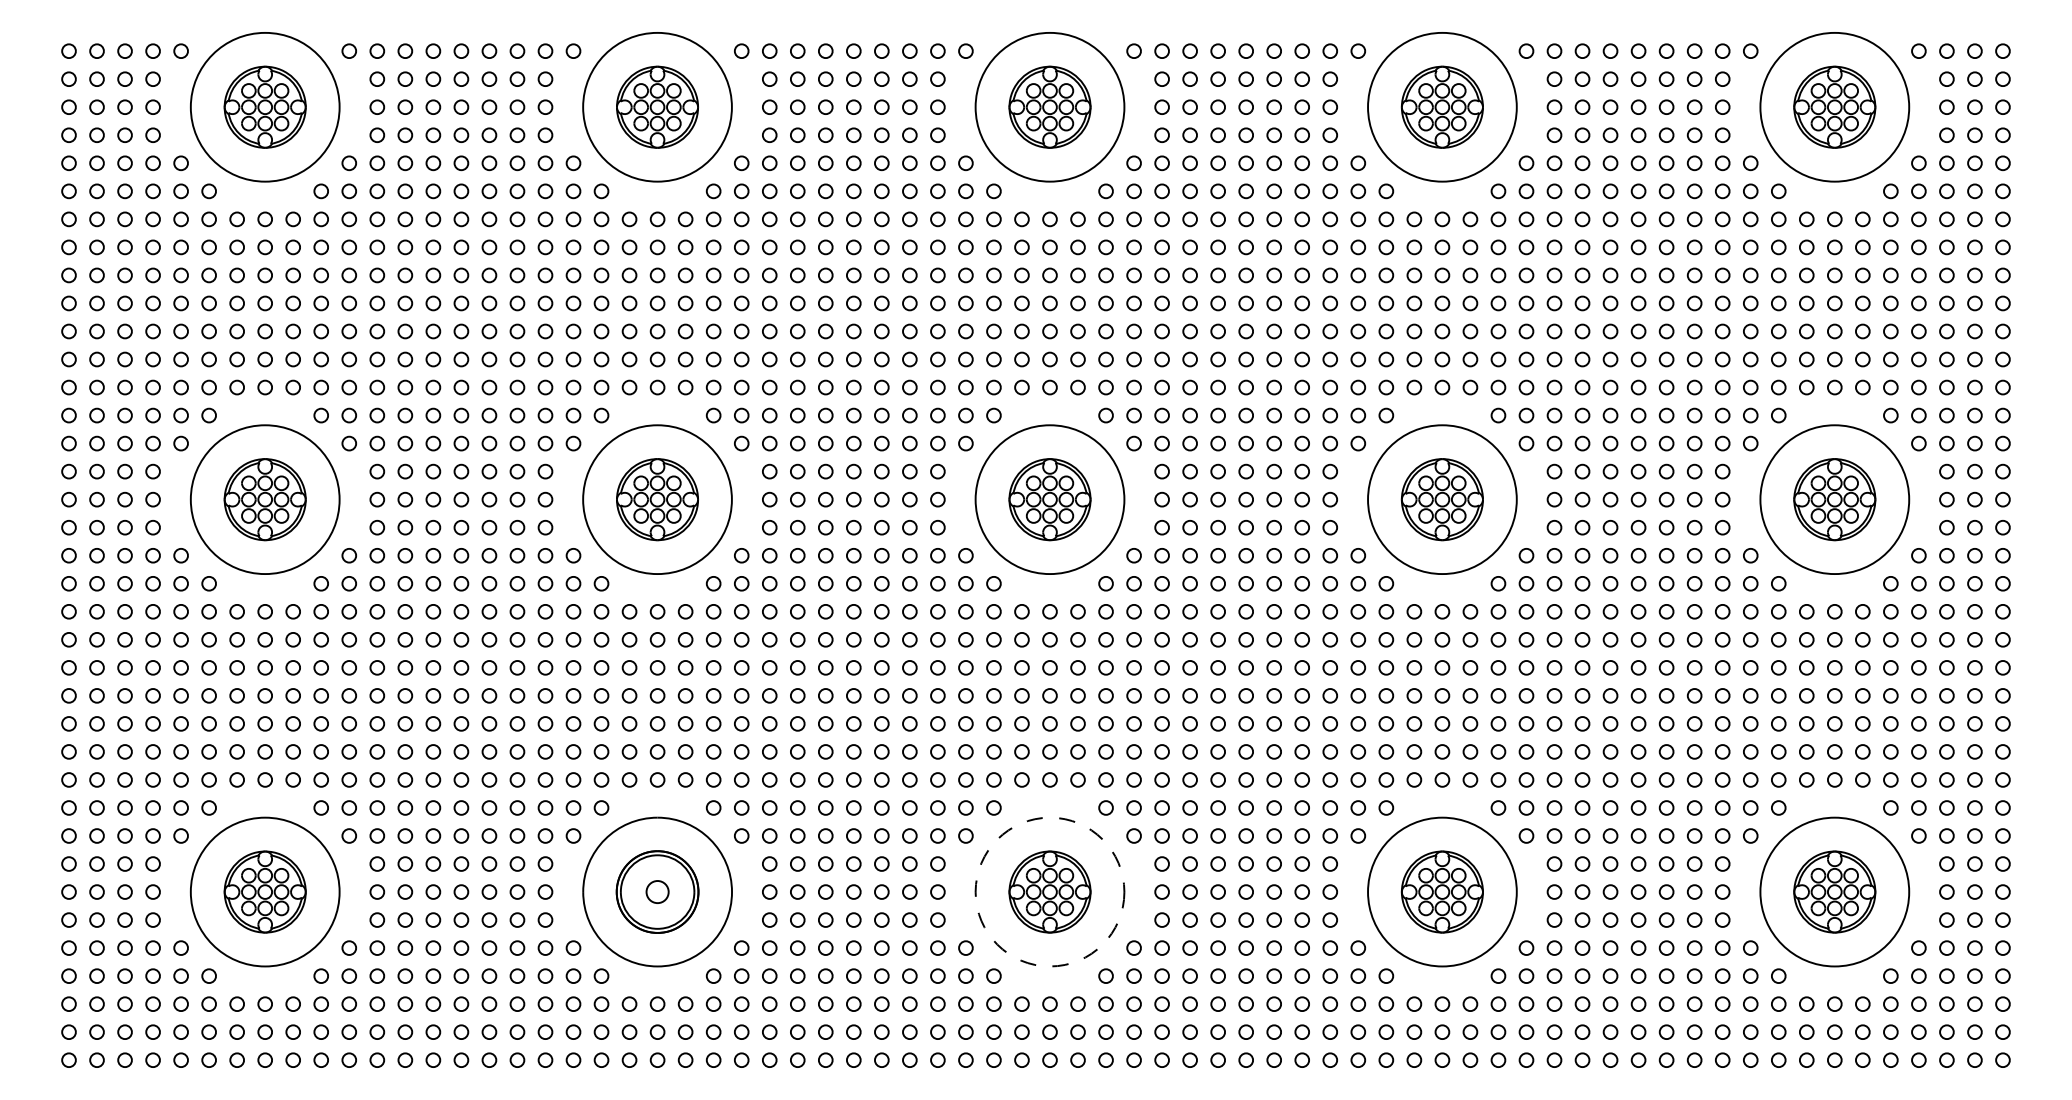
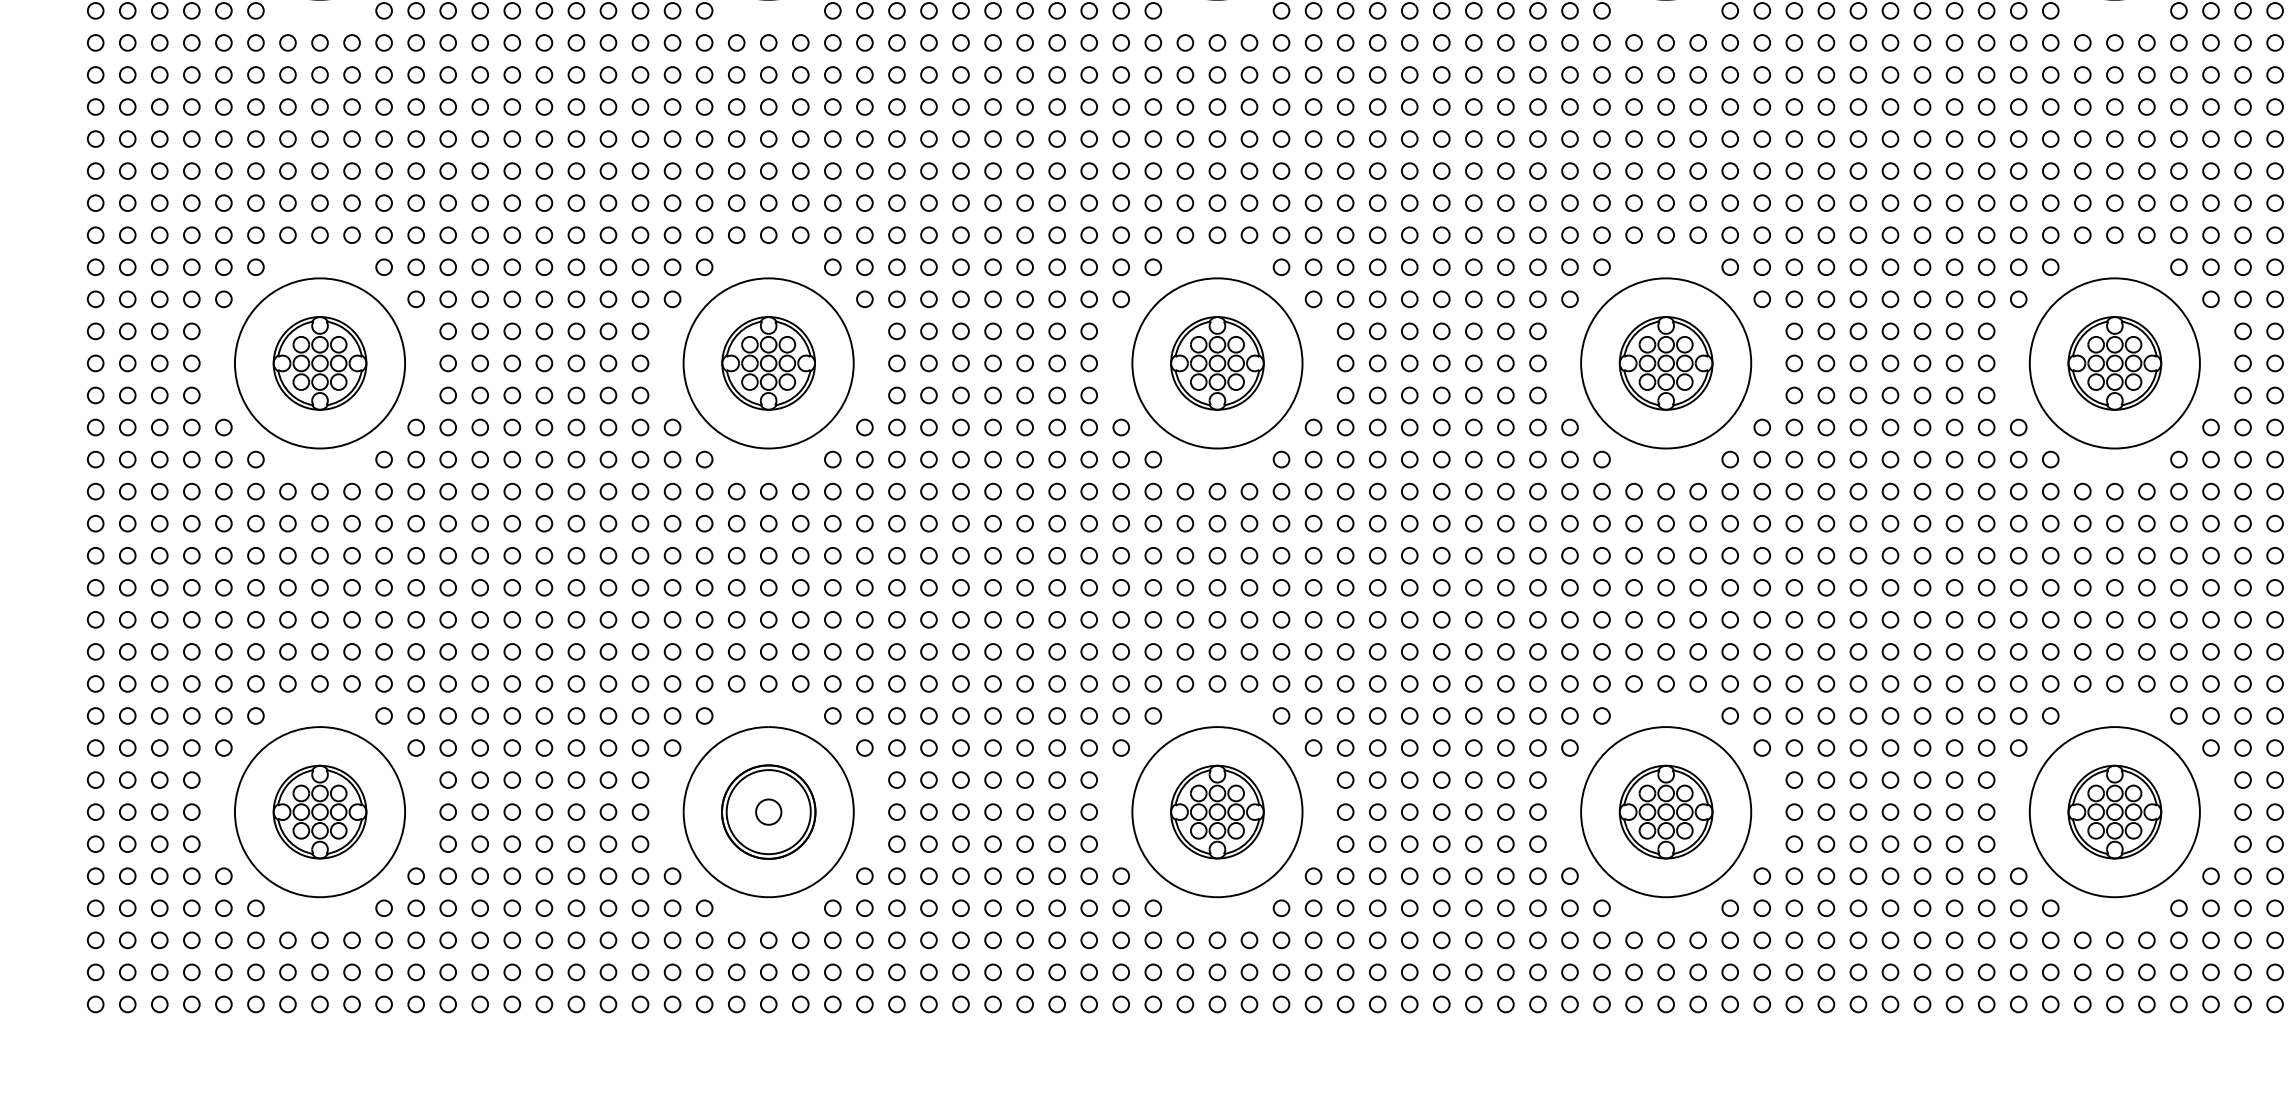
circle: (1049, 891) -> (1216, 811), dashed -> solid

